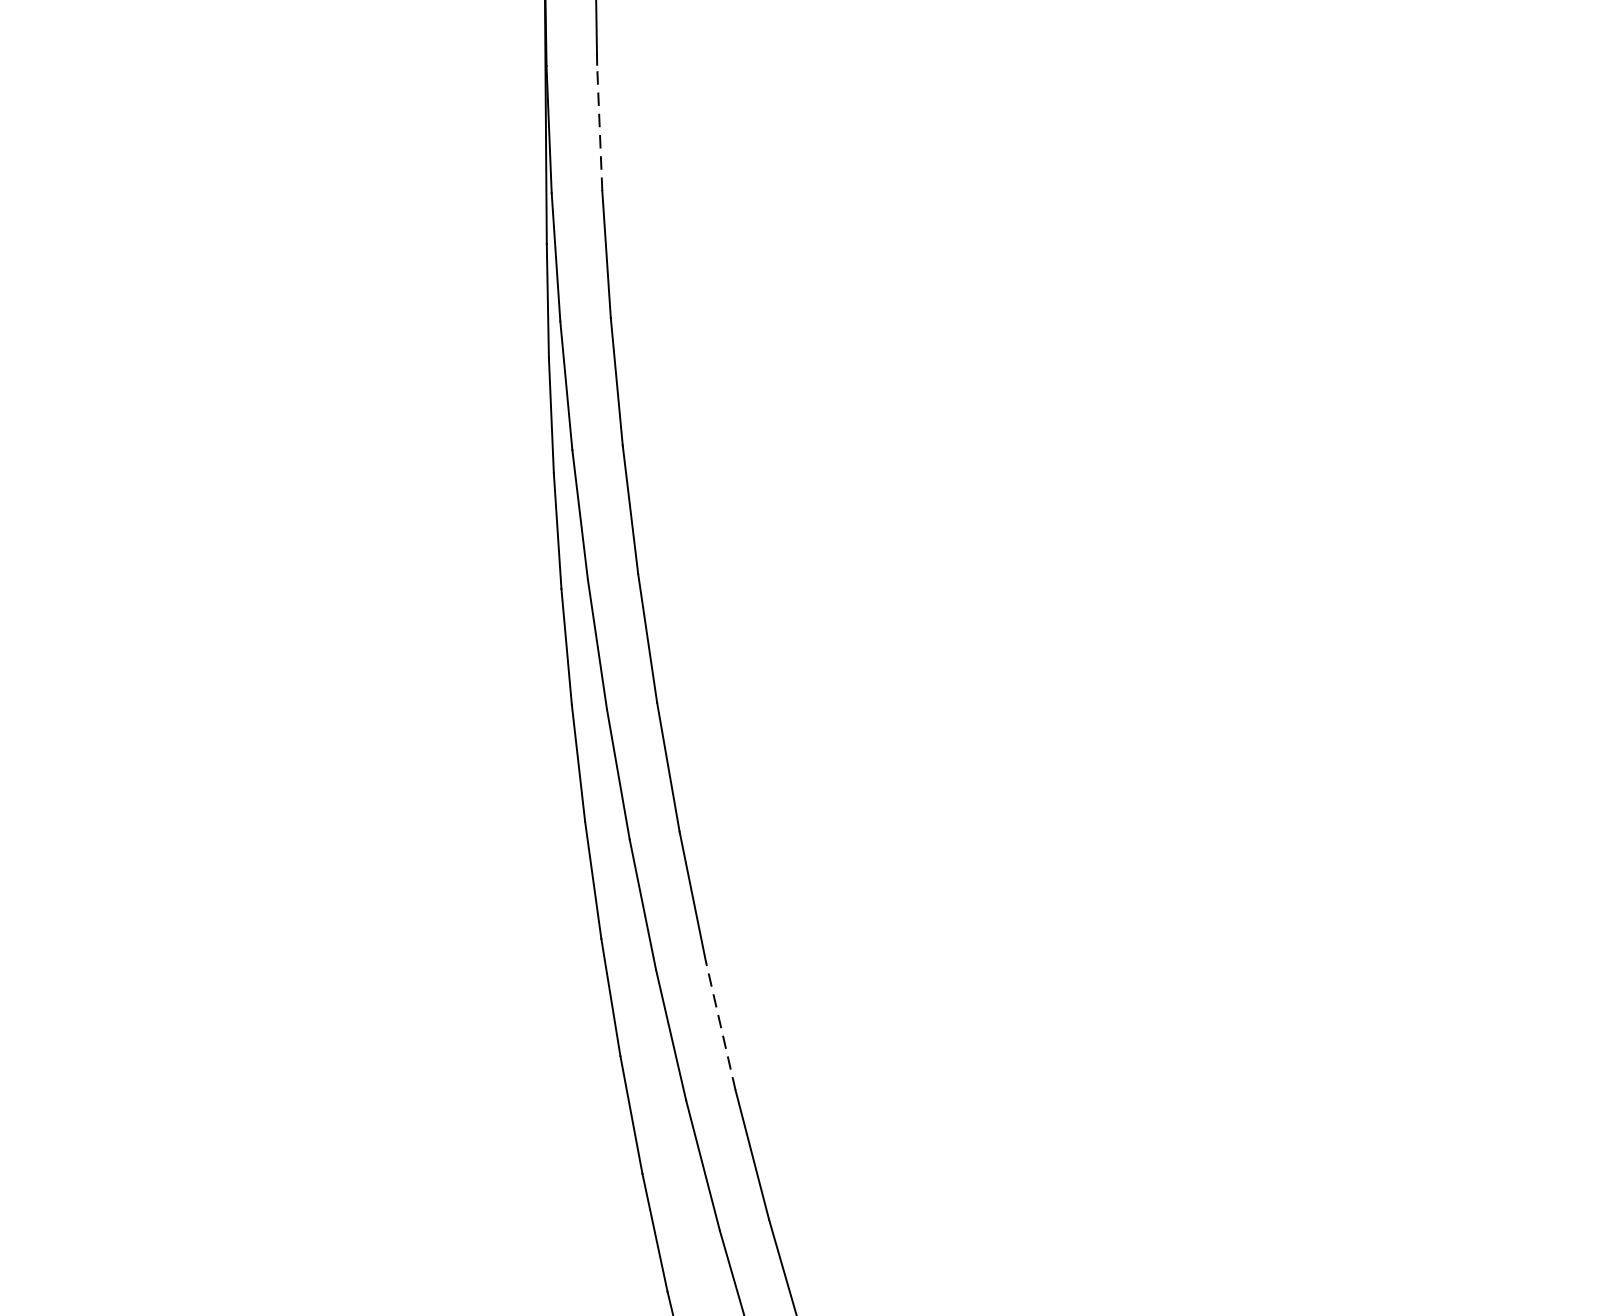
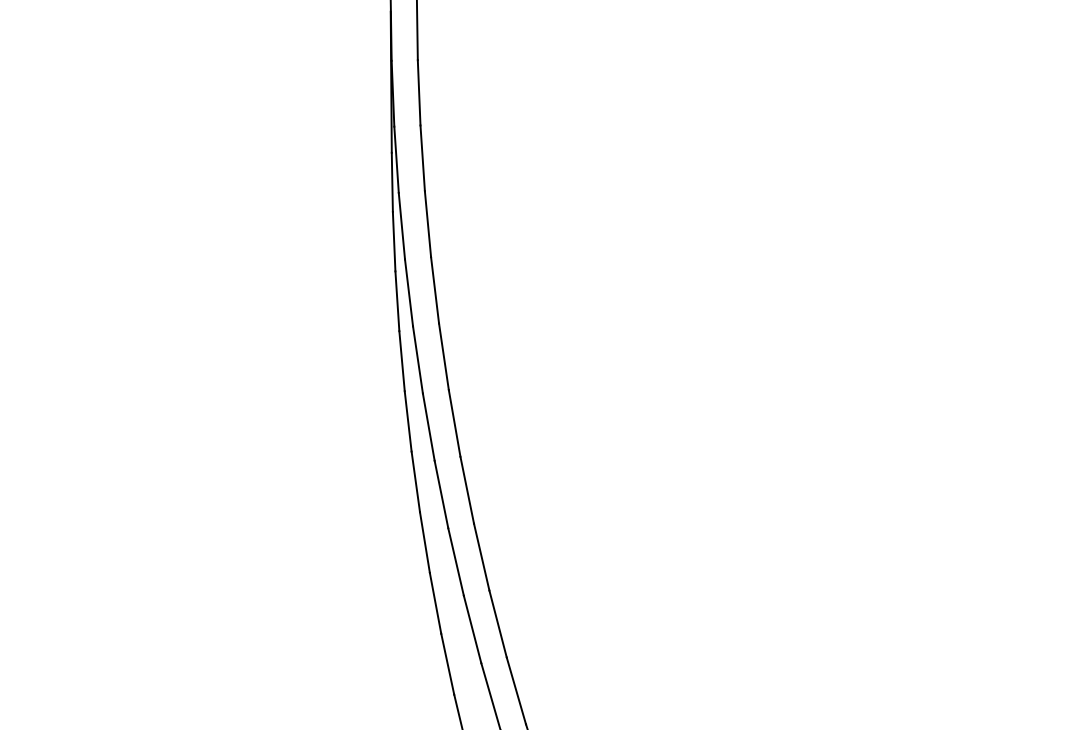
line: (600, 127) -> (419, 92), dashed -> solid
line: (720, 1024) -> (481, 556), dashed -> solid

